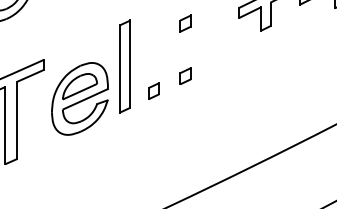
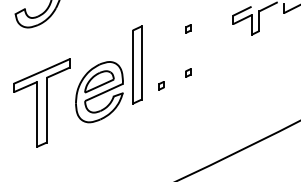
part: (186, 23) -> (188, 28), size x0.6
part: (186, 75) -> (188, 72), size x0.6
part: (153, 90) -> (161, 85), size x0.6

